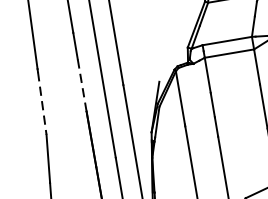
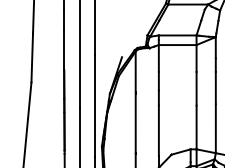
line: (82, 84) -> (64, 49), dashed -> solid
line: (42, 103) -> (32, 58), dashed -> solid

